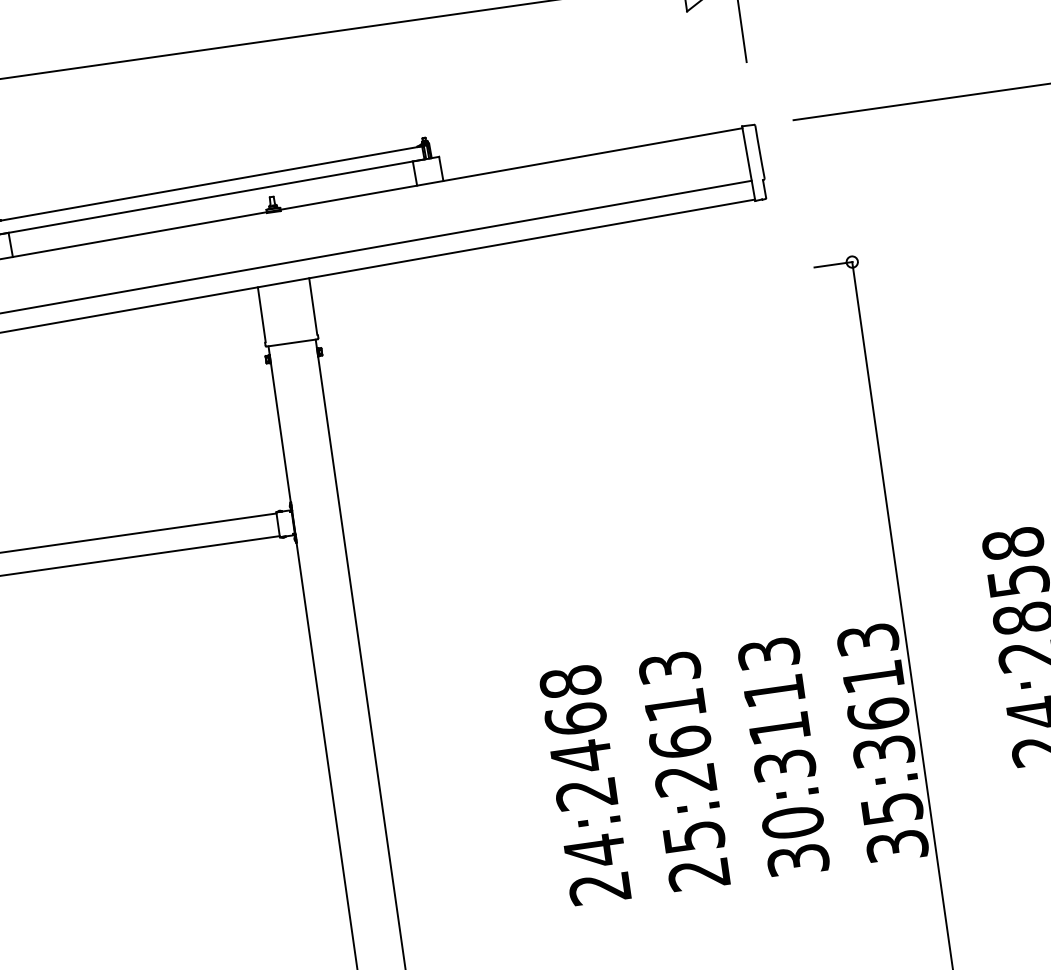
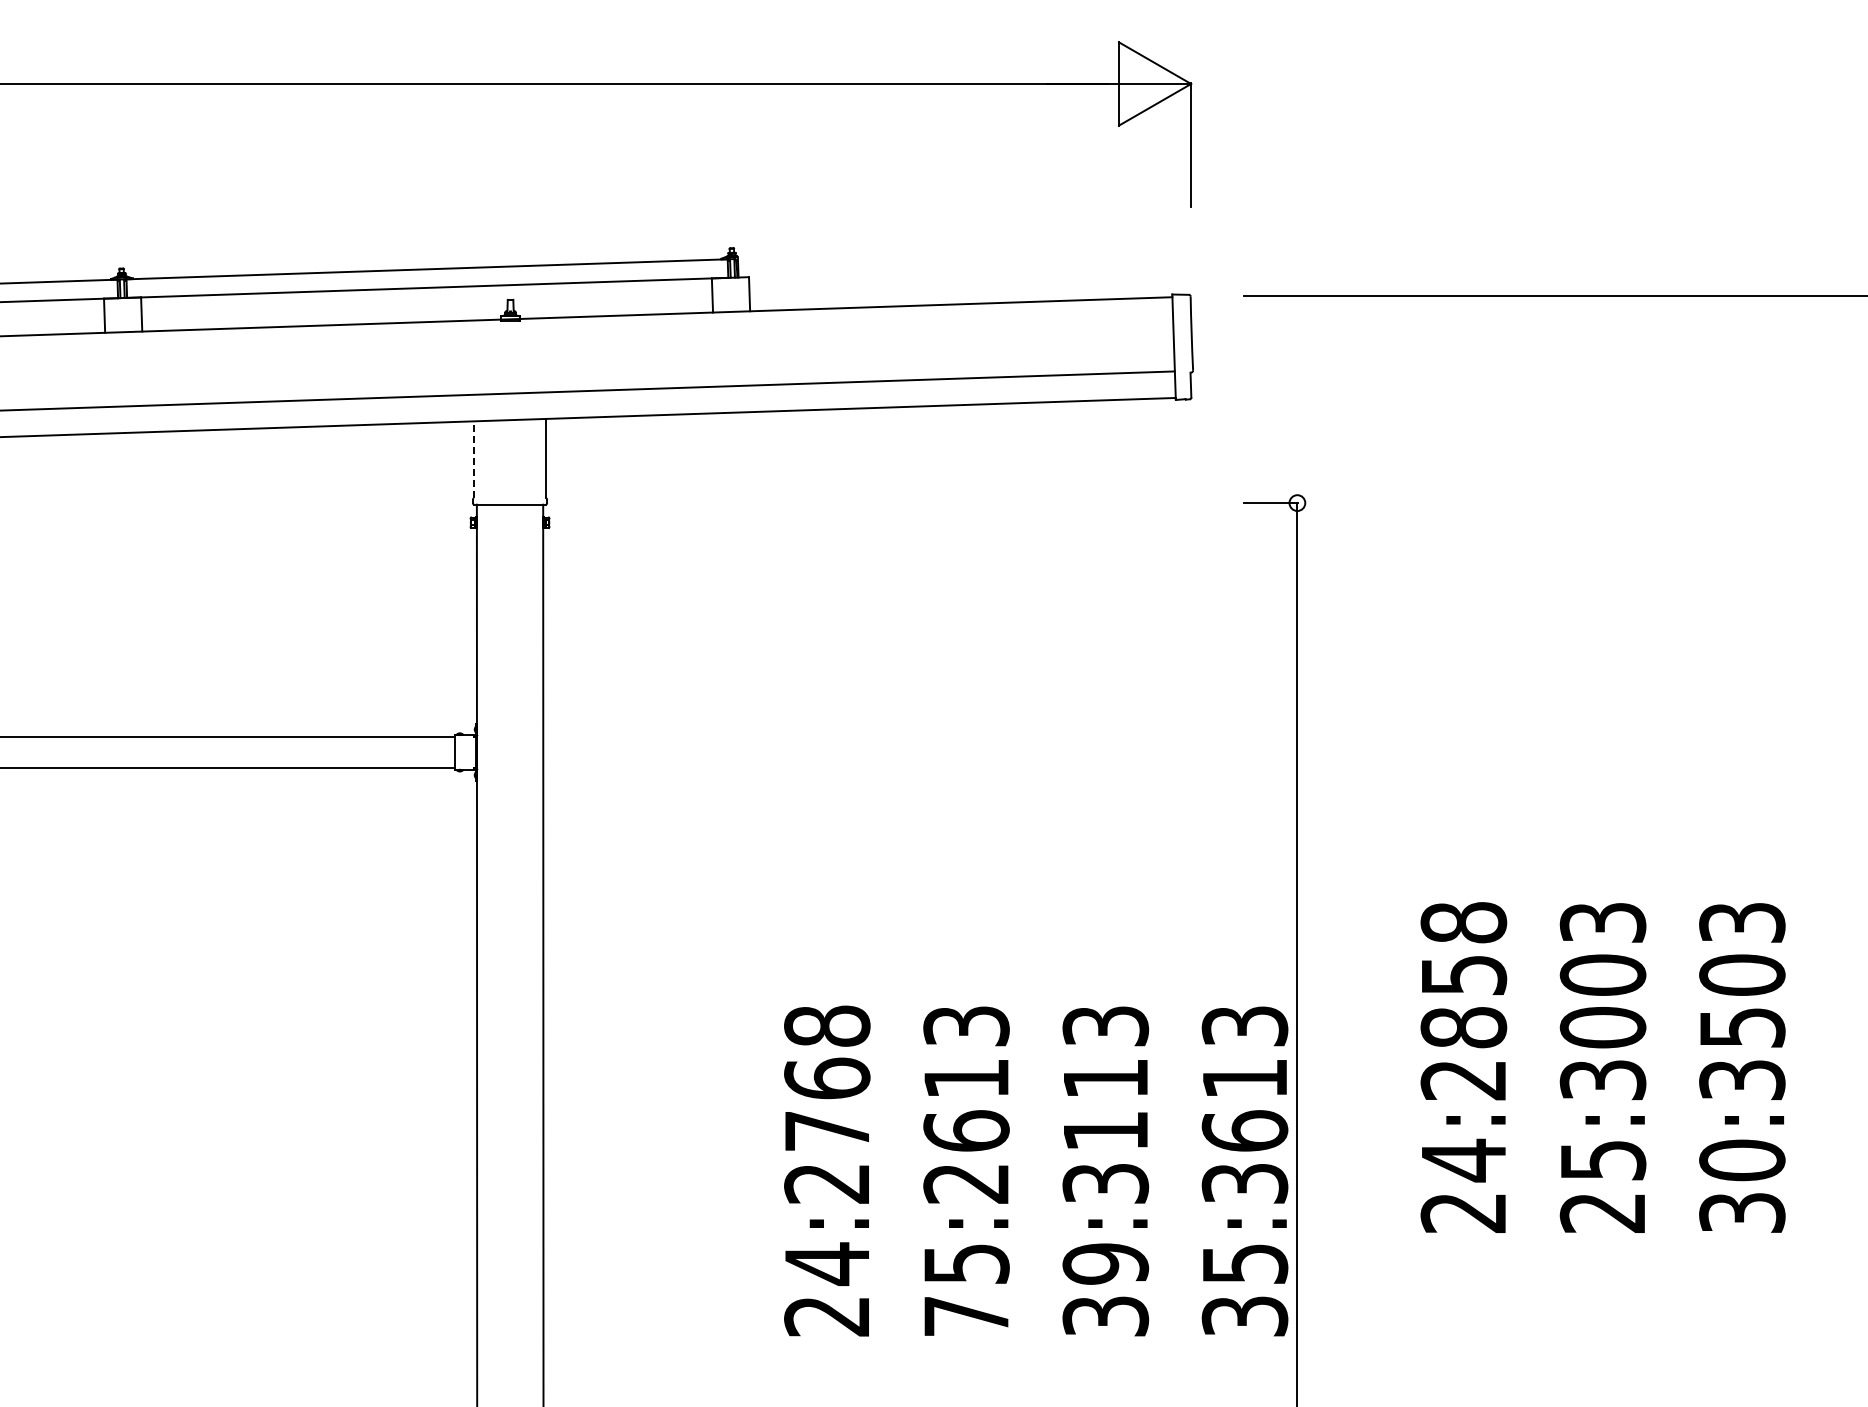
line: (261, 314) -> (473, 459), solid -> dashed
text: (580, 756) -> (826, 1131), 24:2468 -> 24:2768
text: (792, 822) -> (1105, 1263), 30:3113 -> 39:3113
text: (698, 874) -> (965, 1316), 25:2613 -> 75:2613

